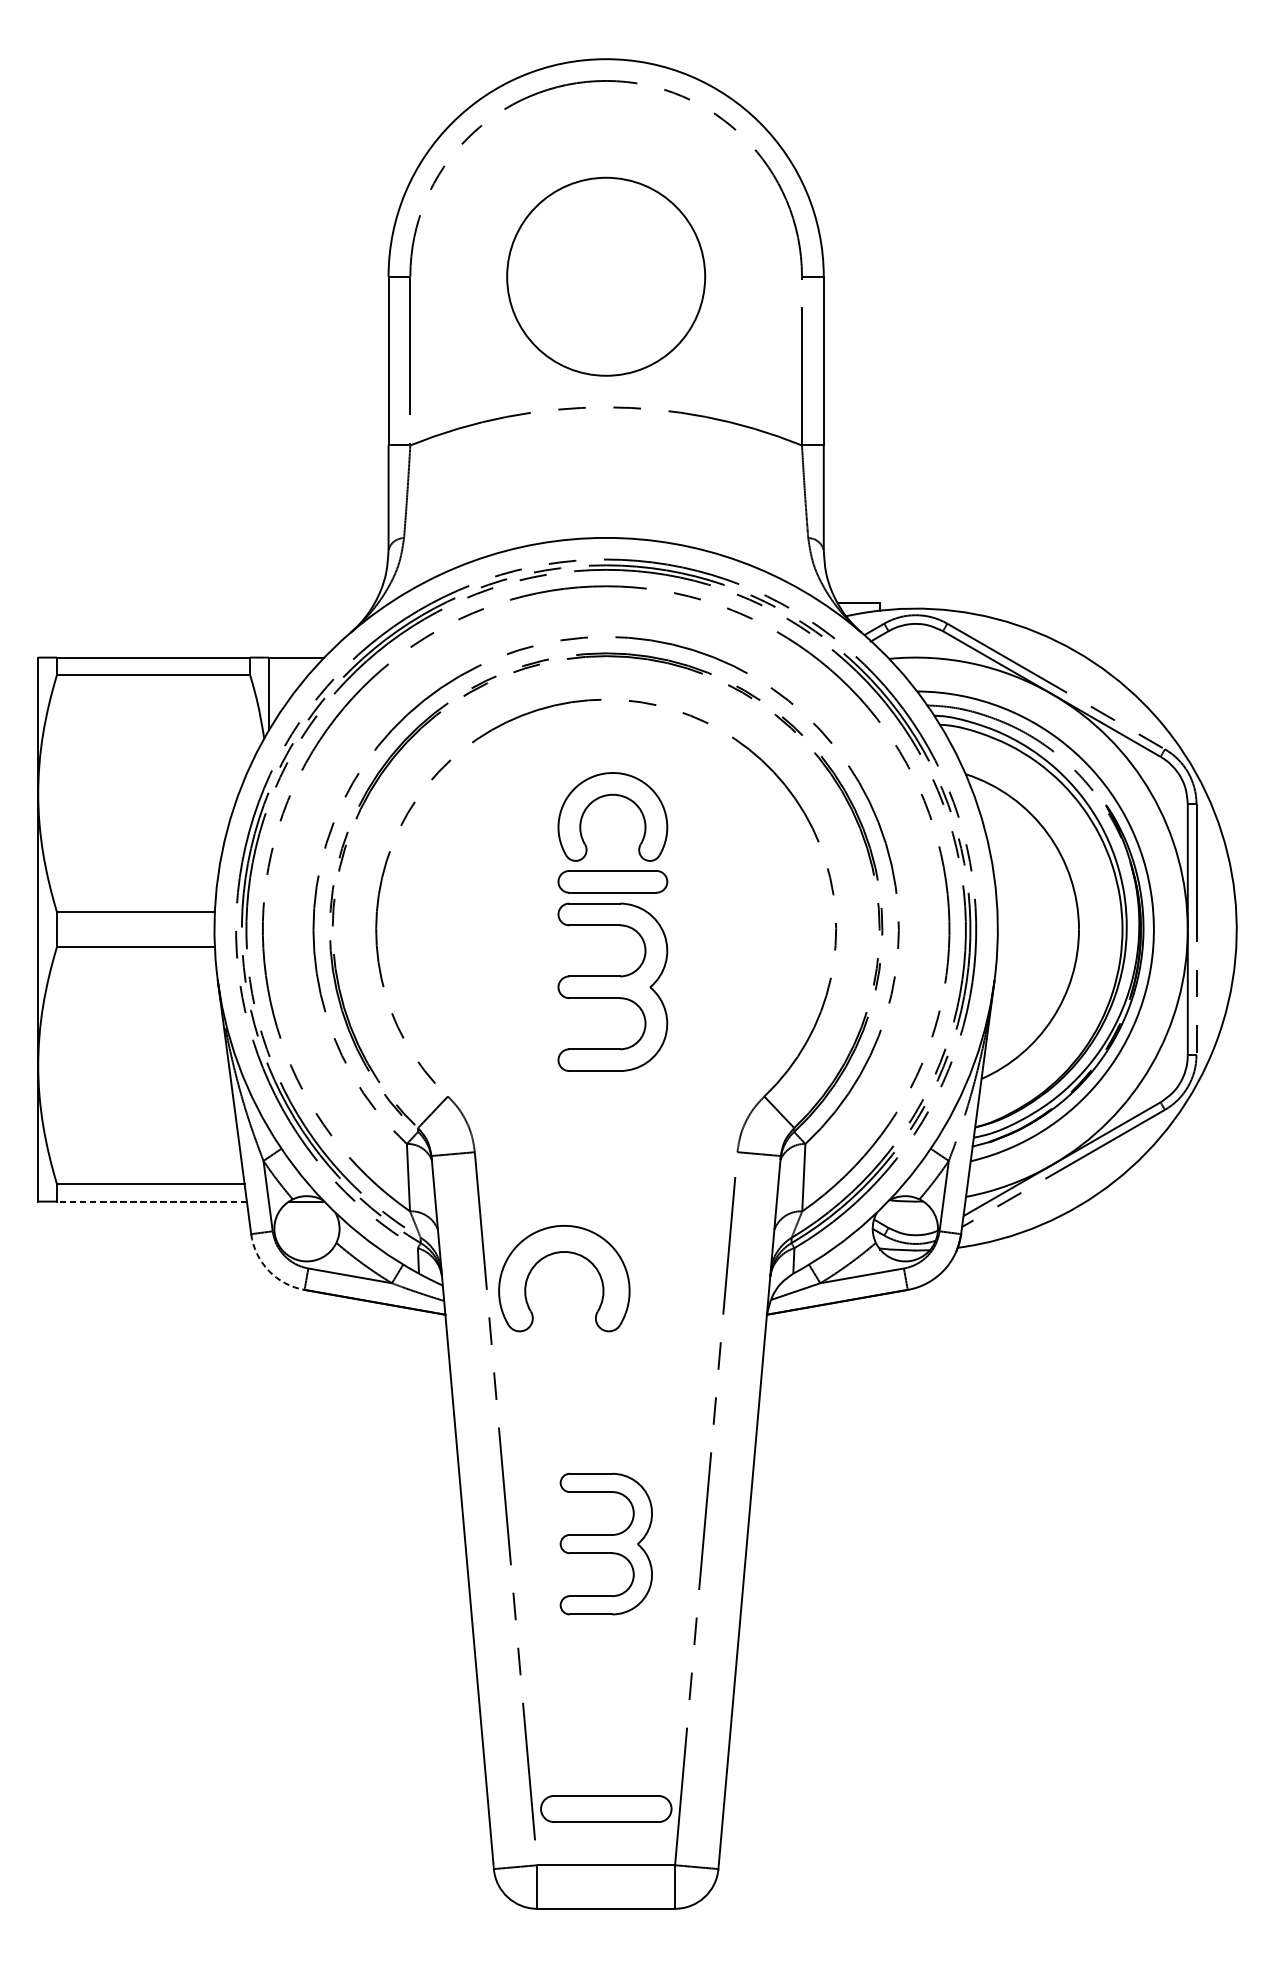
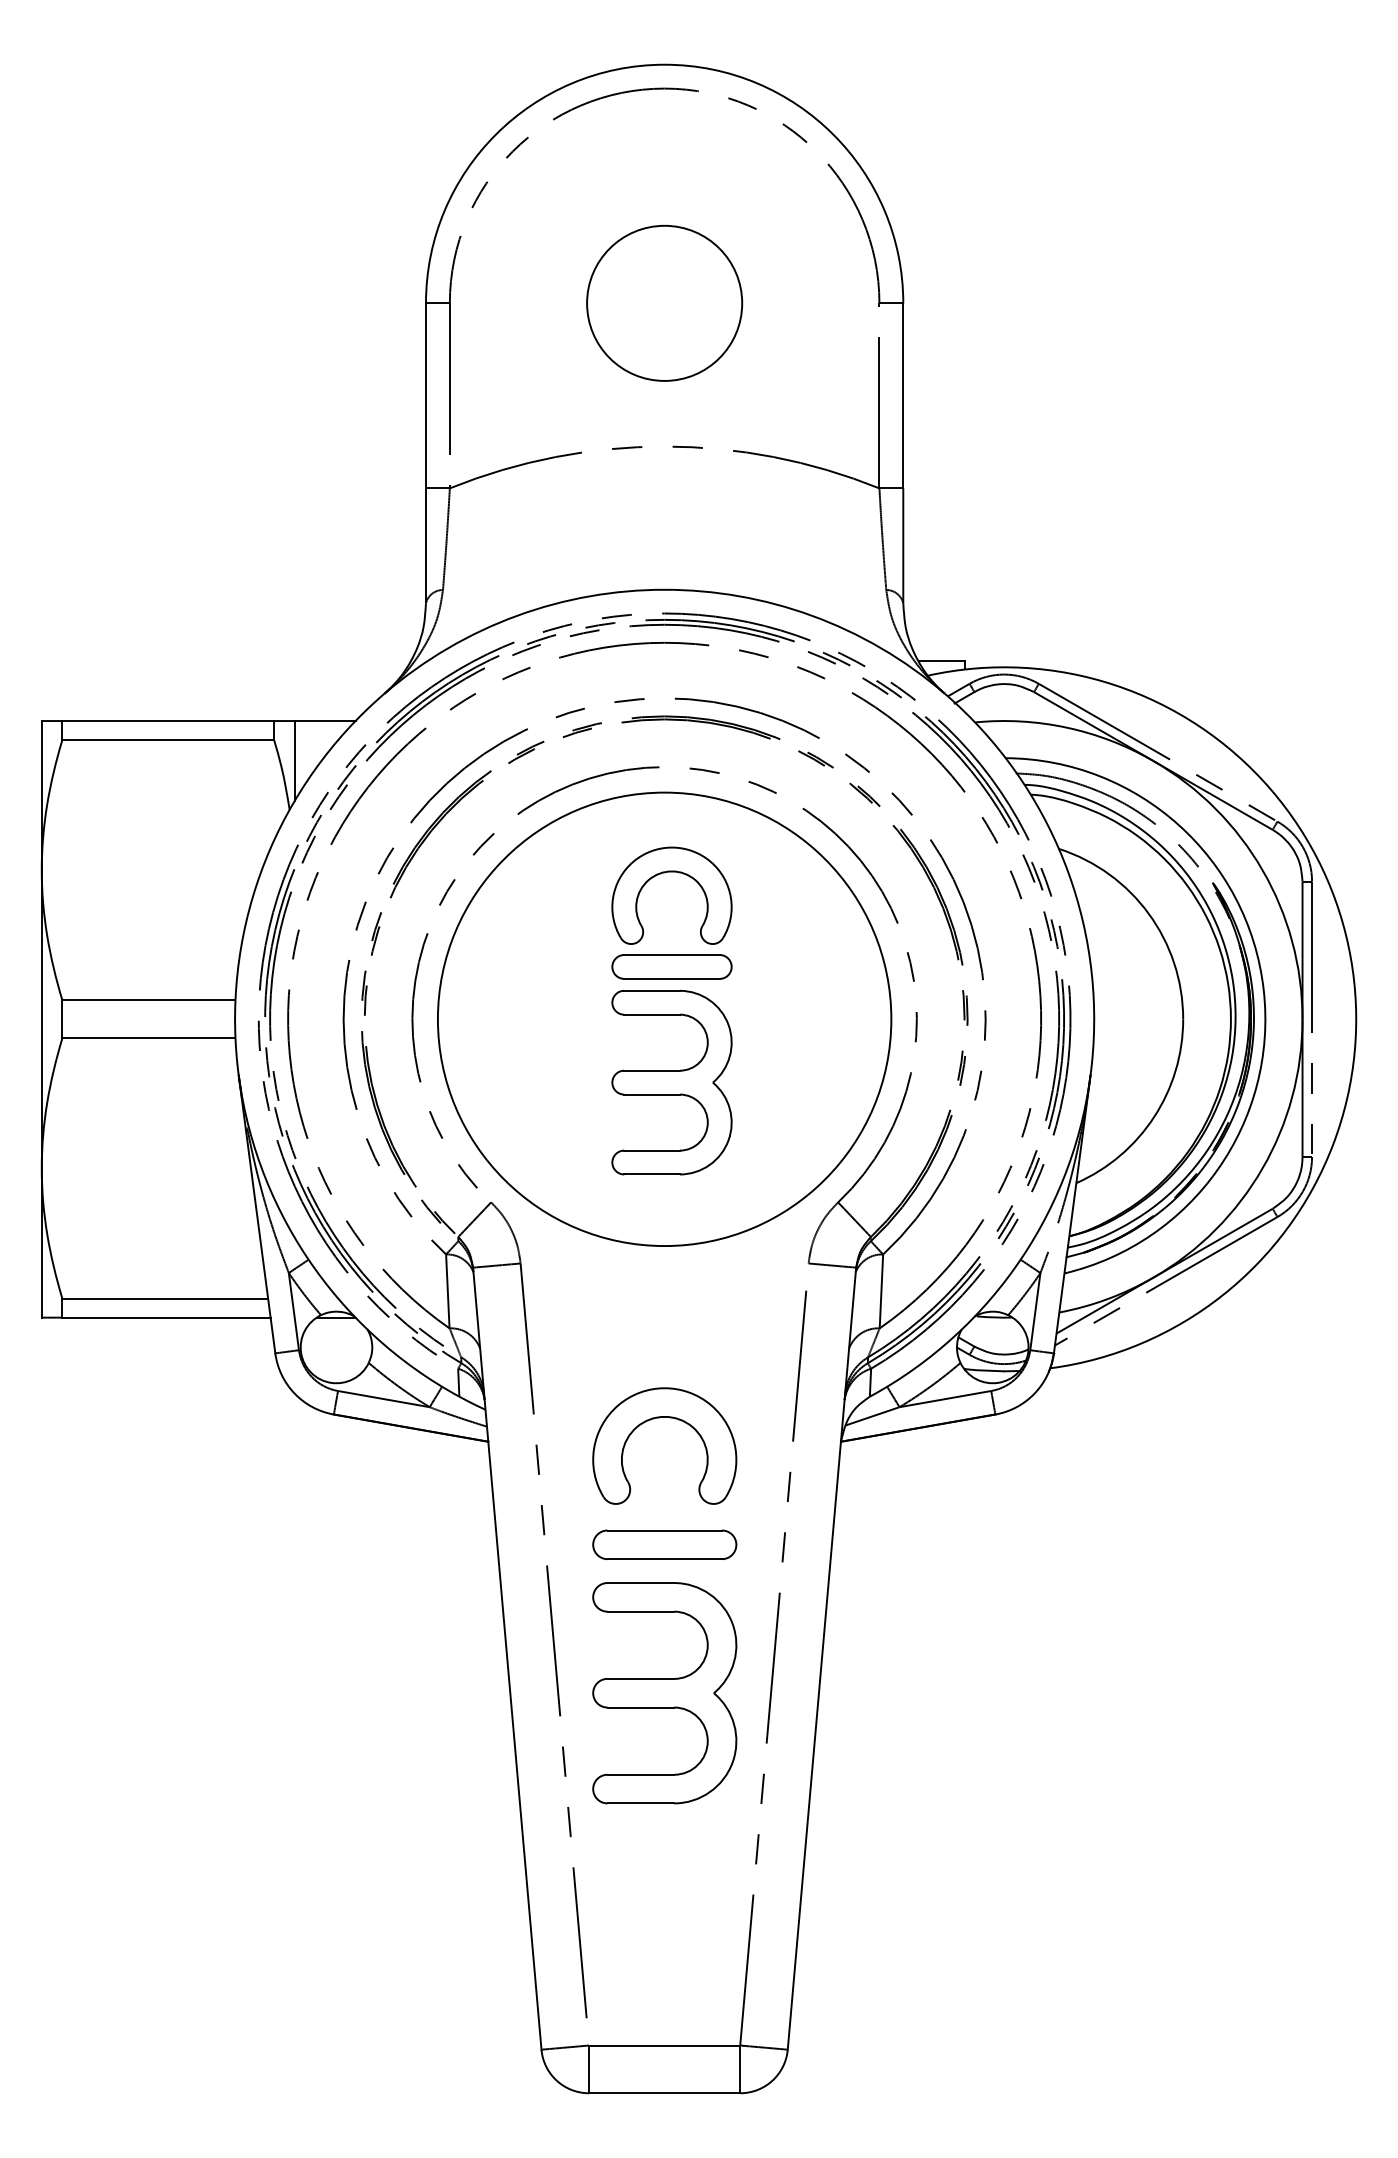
circle: (606, 275) -> (664, 302), size x0.71
circle: (606, 928) -> (664, 1018), added
line: (151, 1201) -> (166, 1317), dashed -> solid
part: (559, 1253) -> (659, 1418), moved
arc: (268, 1270) -> (294, 1393), dashed -> solid
part: (606, 1544) -> (664, 1693), size x1.43
part: (606, 1808) -> (664, 1544), moved

